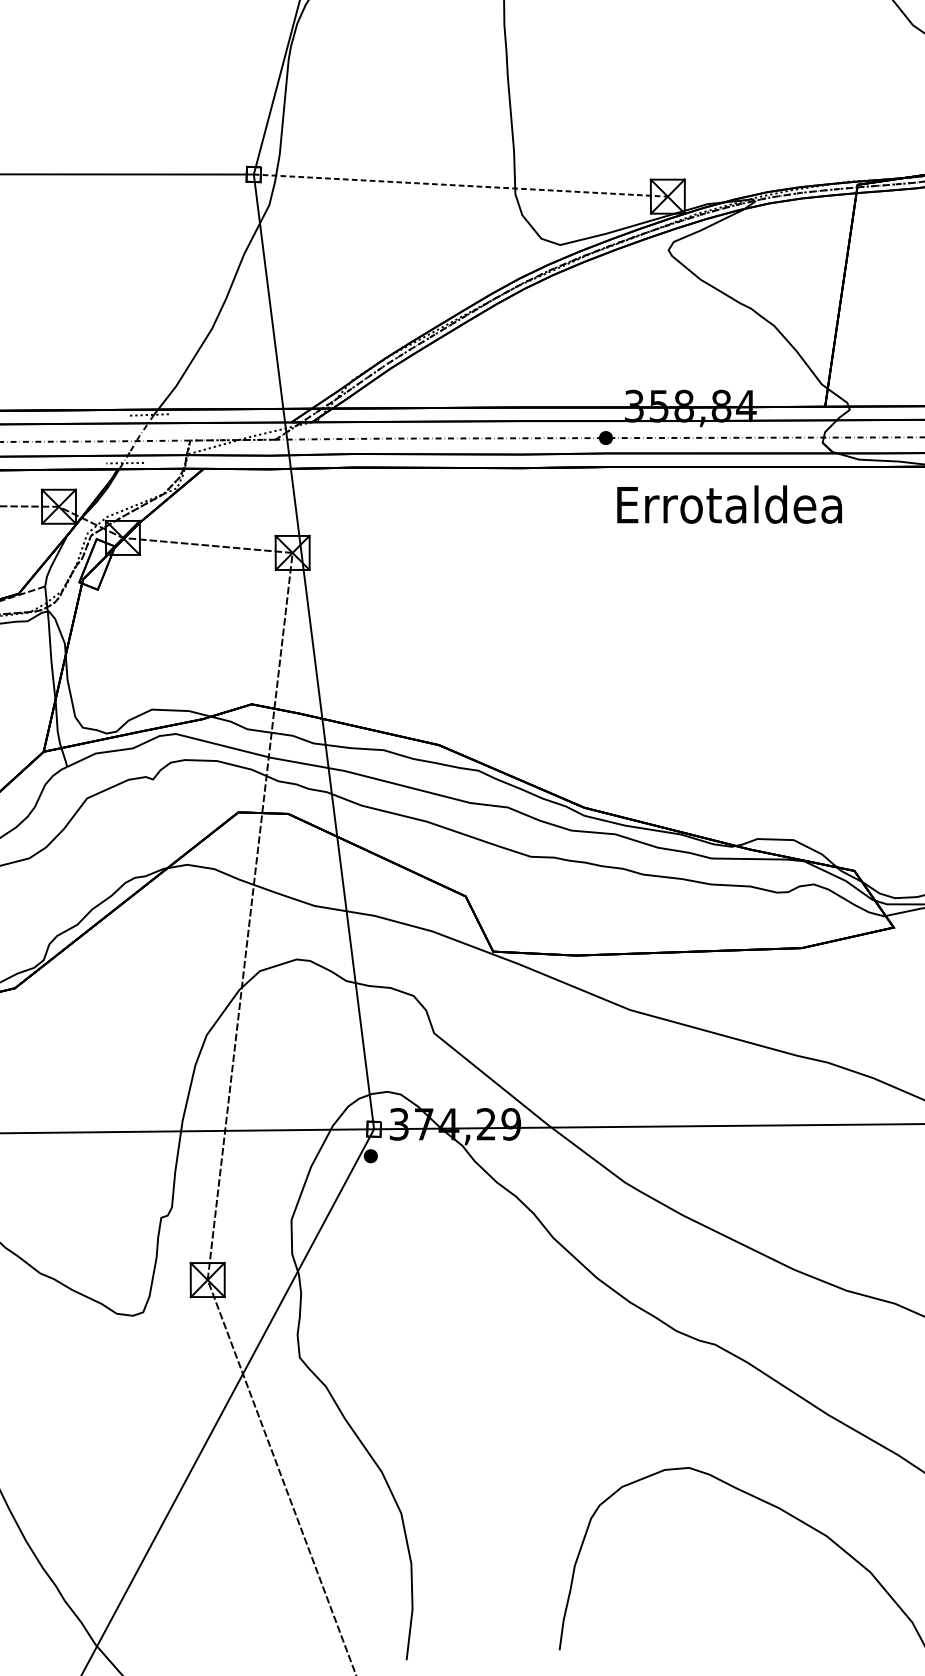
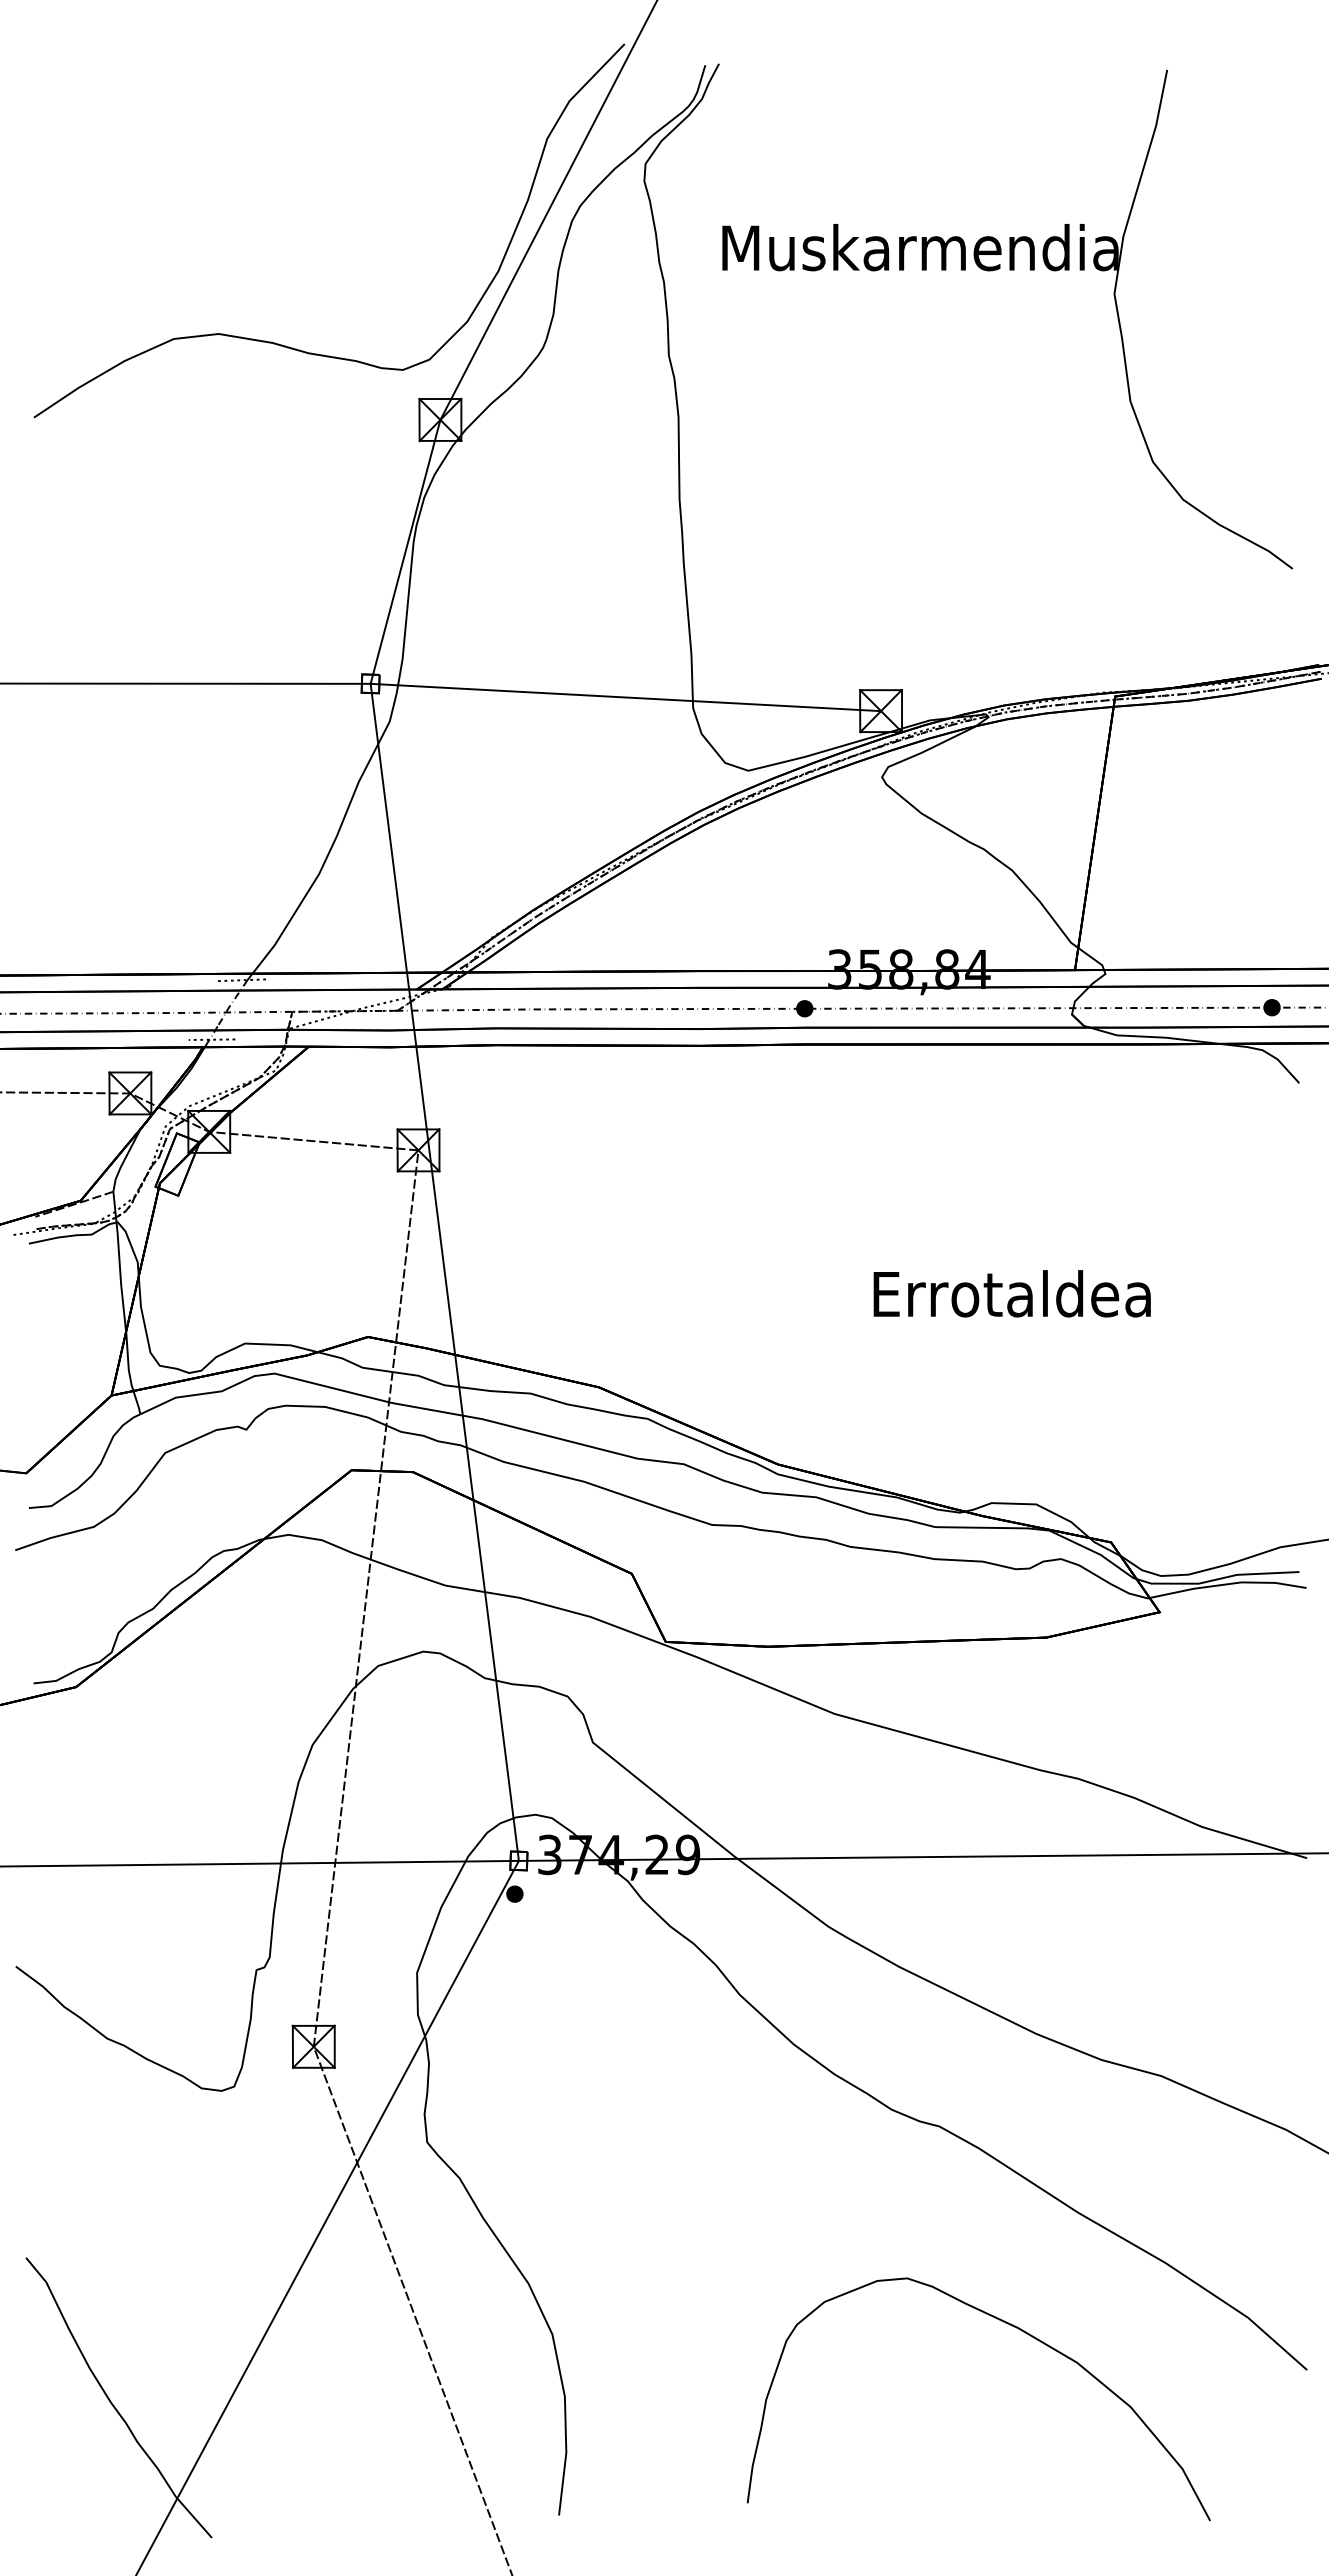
line: (460, 185) -> (625, 697), dashed -> solid
text: (729, 504) -> (1011, 1293), moved

